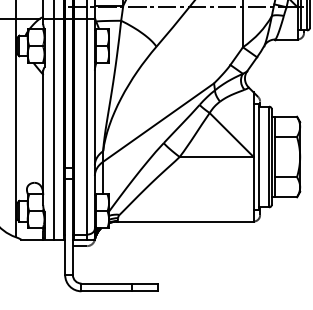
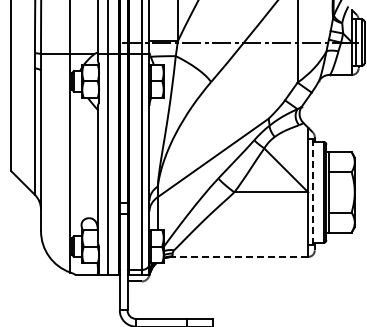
line: (258, 157) -> (313, 192), solid -> dashed
line: (184, 221) -> (239, 256), solid -> dashed

